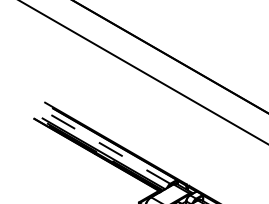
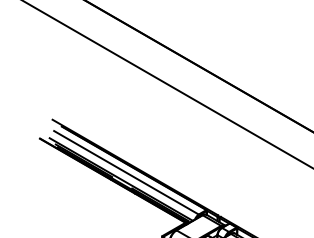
line: (107, 147) -> (125, 172), dashed -> solid

